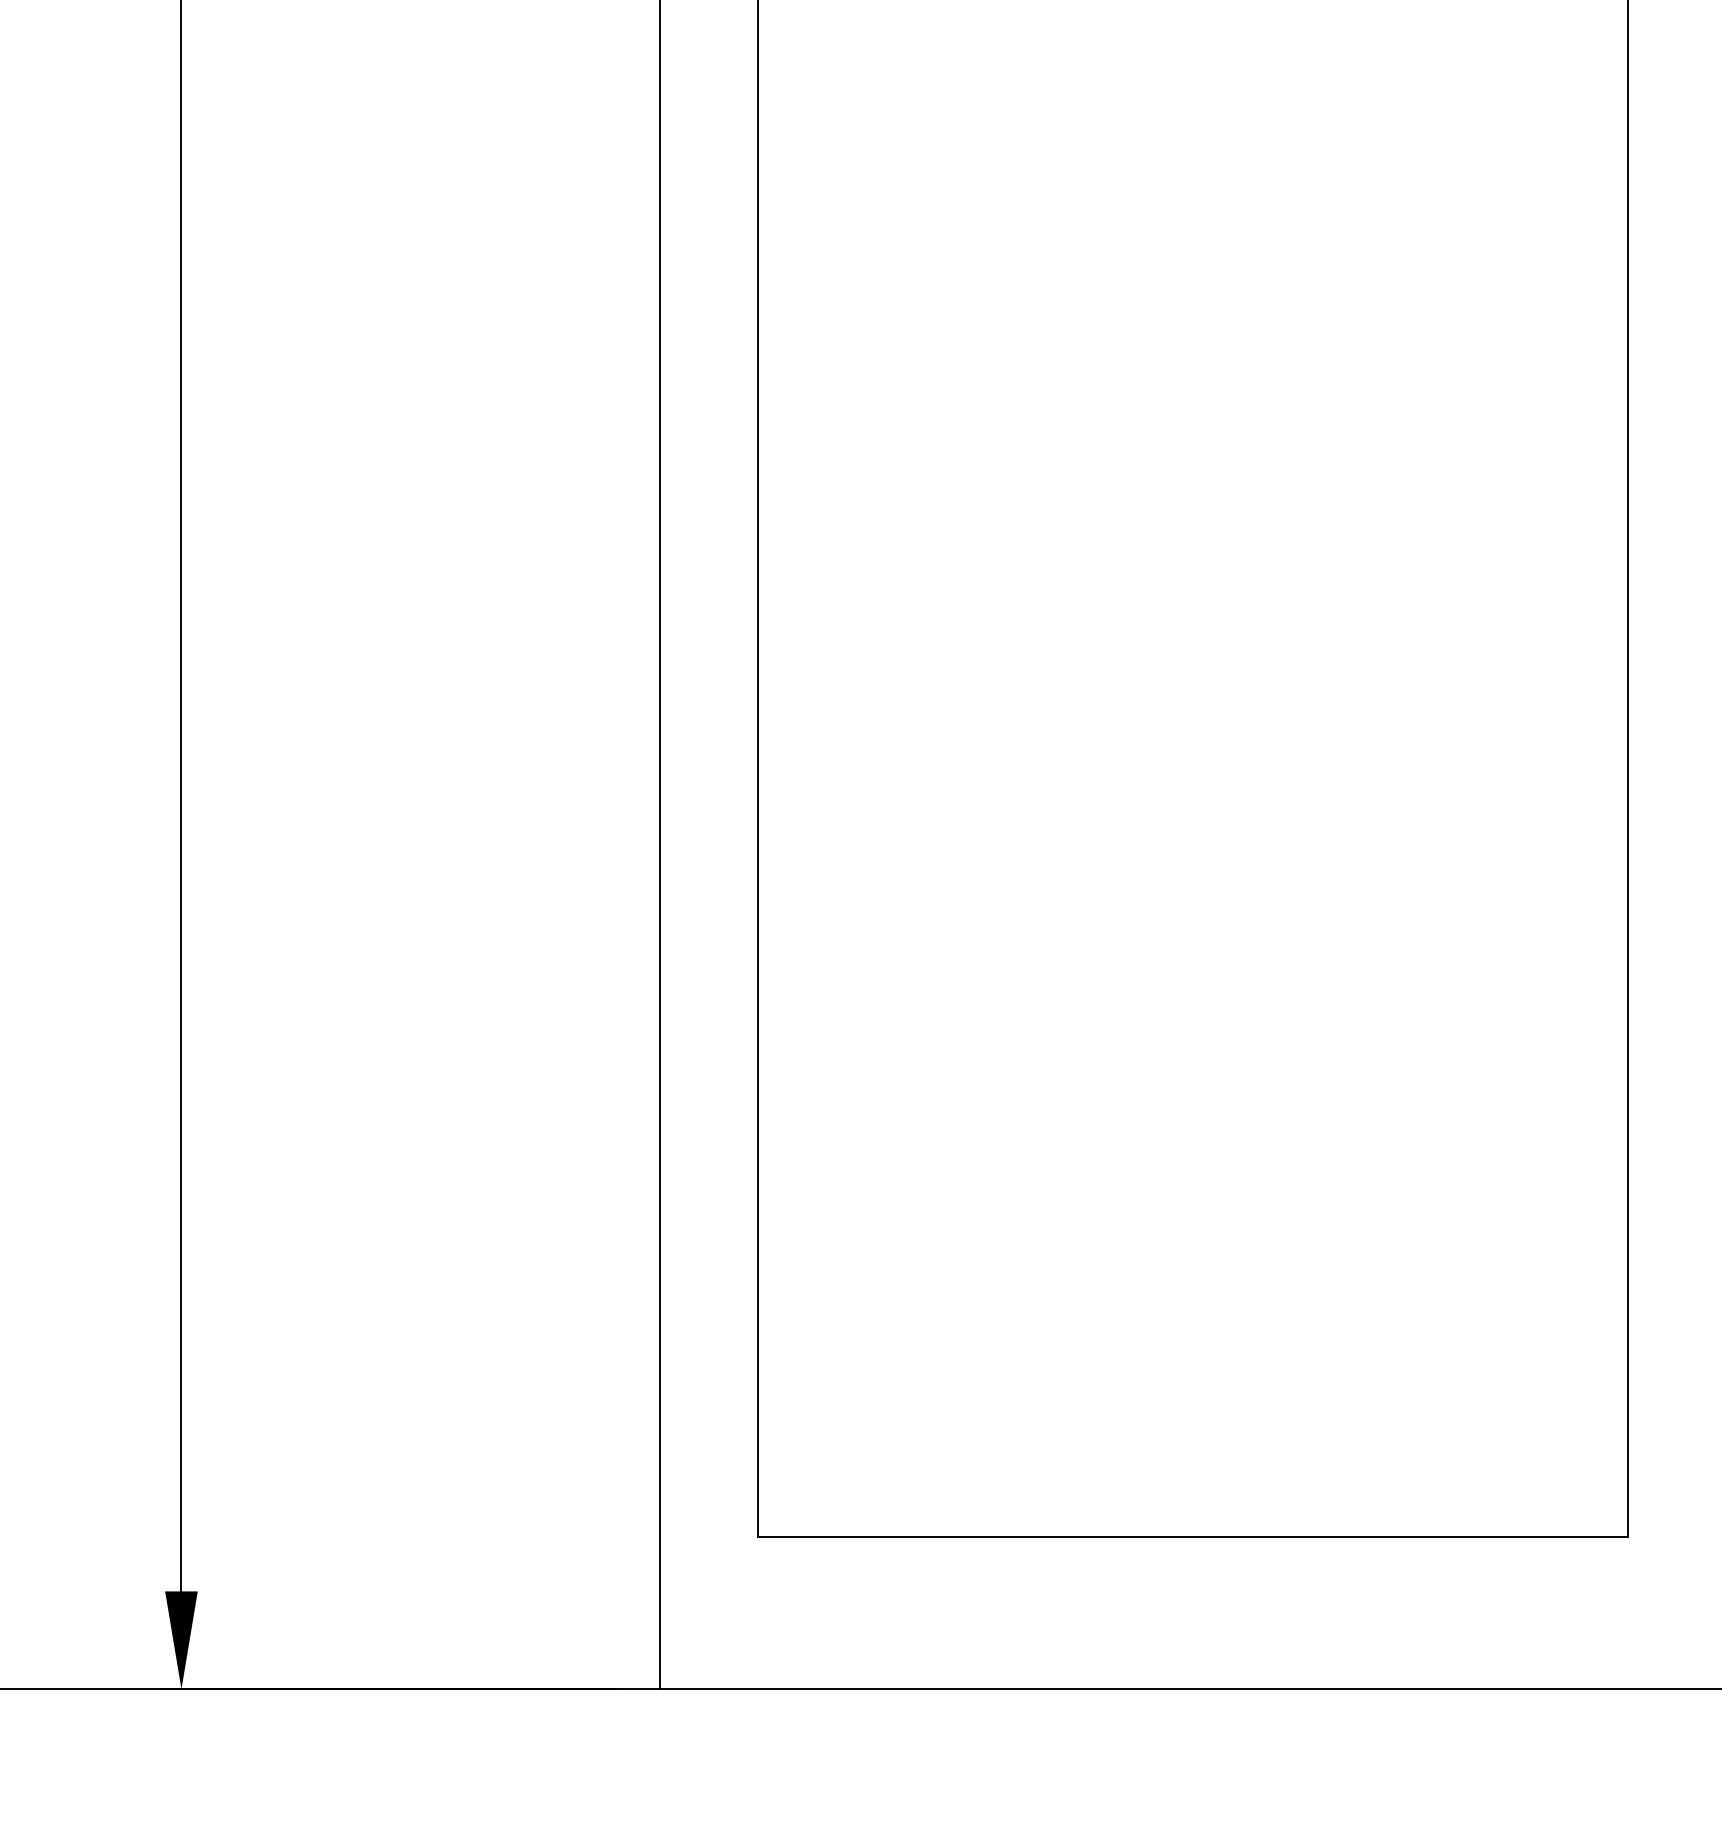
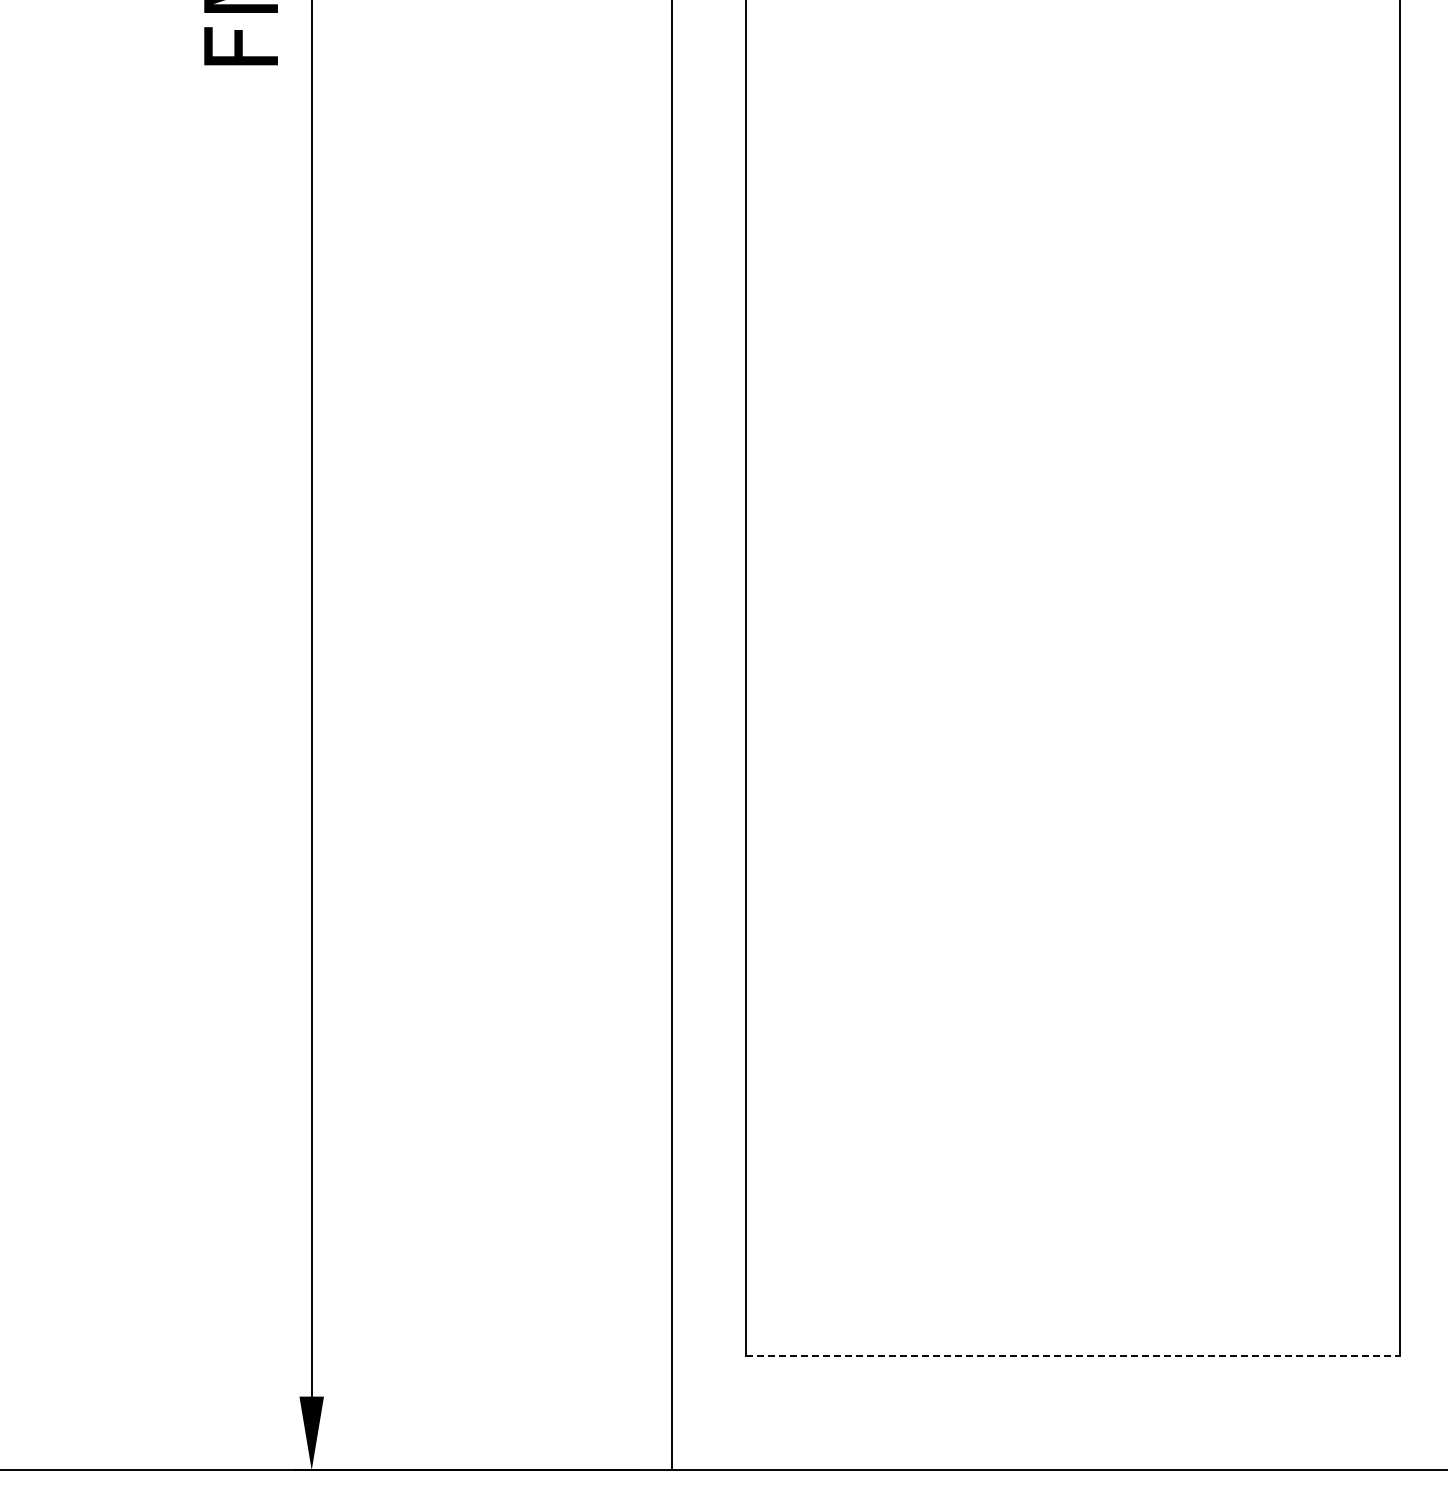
line: (1193, 1536) -> (1073, 1355), solid -> dashed

